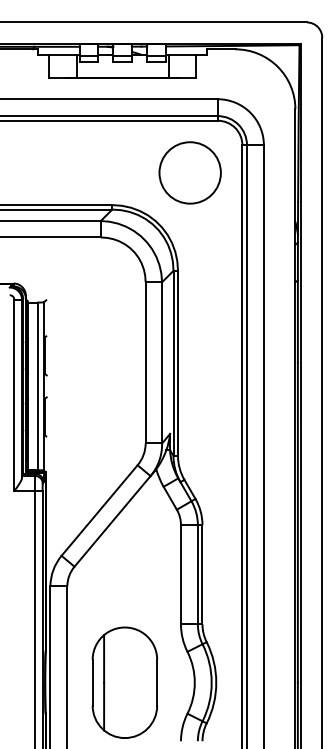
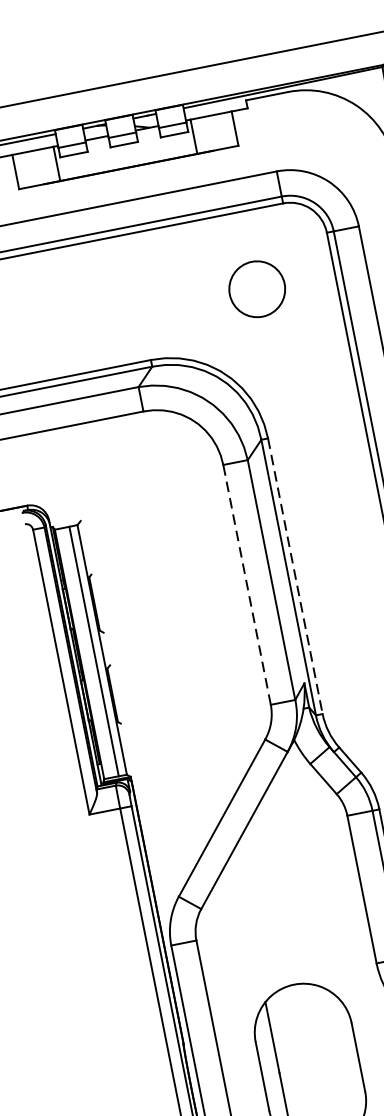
circle: (189, 172) -> (256, 288), size x0.6
line: (145, 362) -> (246, 584), solid -> dashed
line: (178, 363) -> (296, 576), solid -> dashed

